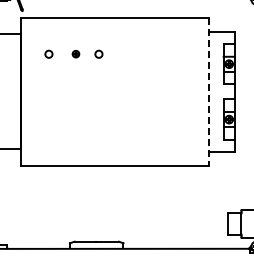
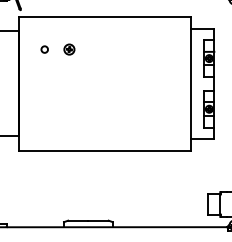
part: (75, 53) -> (68, 48), size x1.67
circle: (98, 53) -> (89, 48), removed
line: (209, 91) -> (191, 83), dashed -> solid

